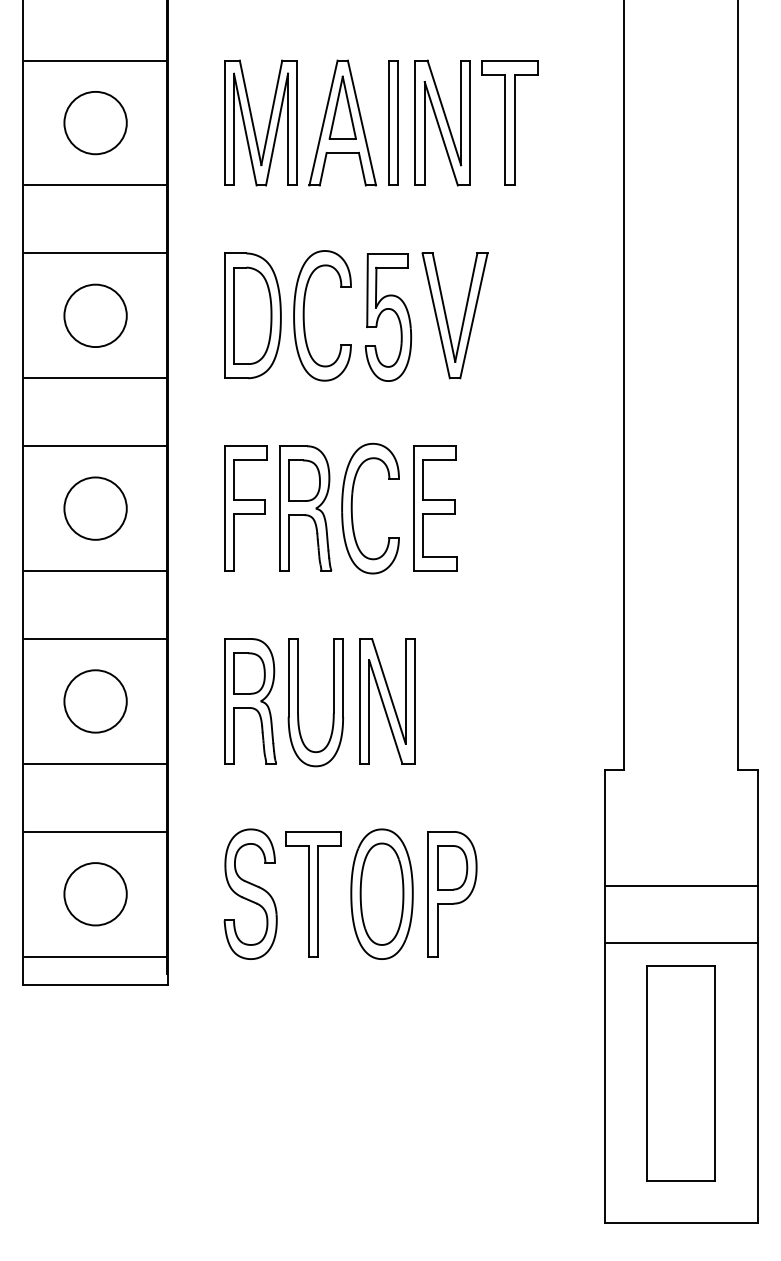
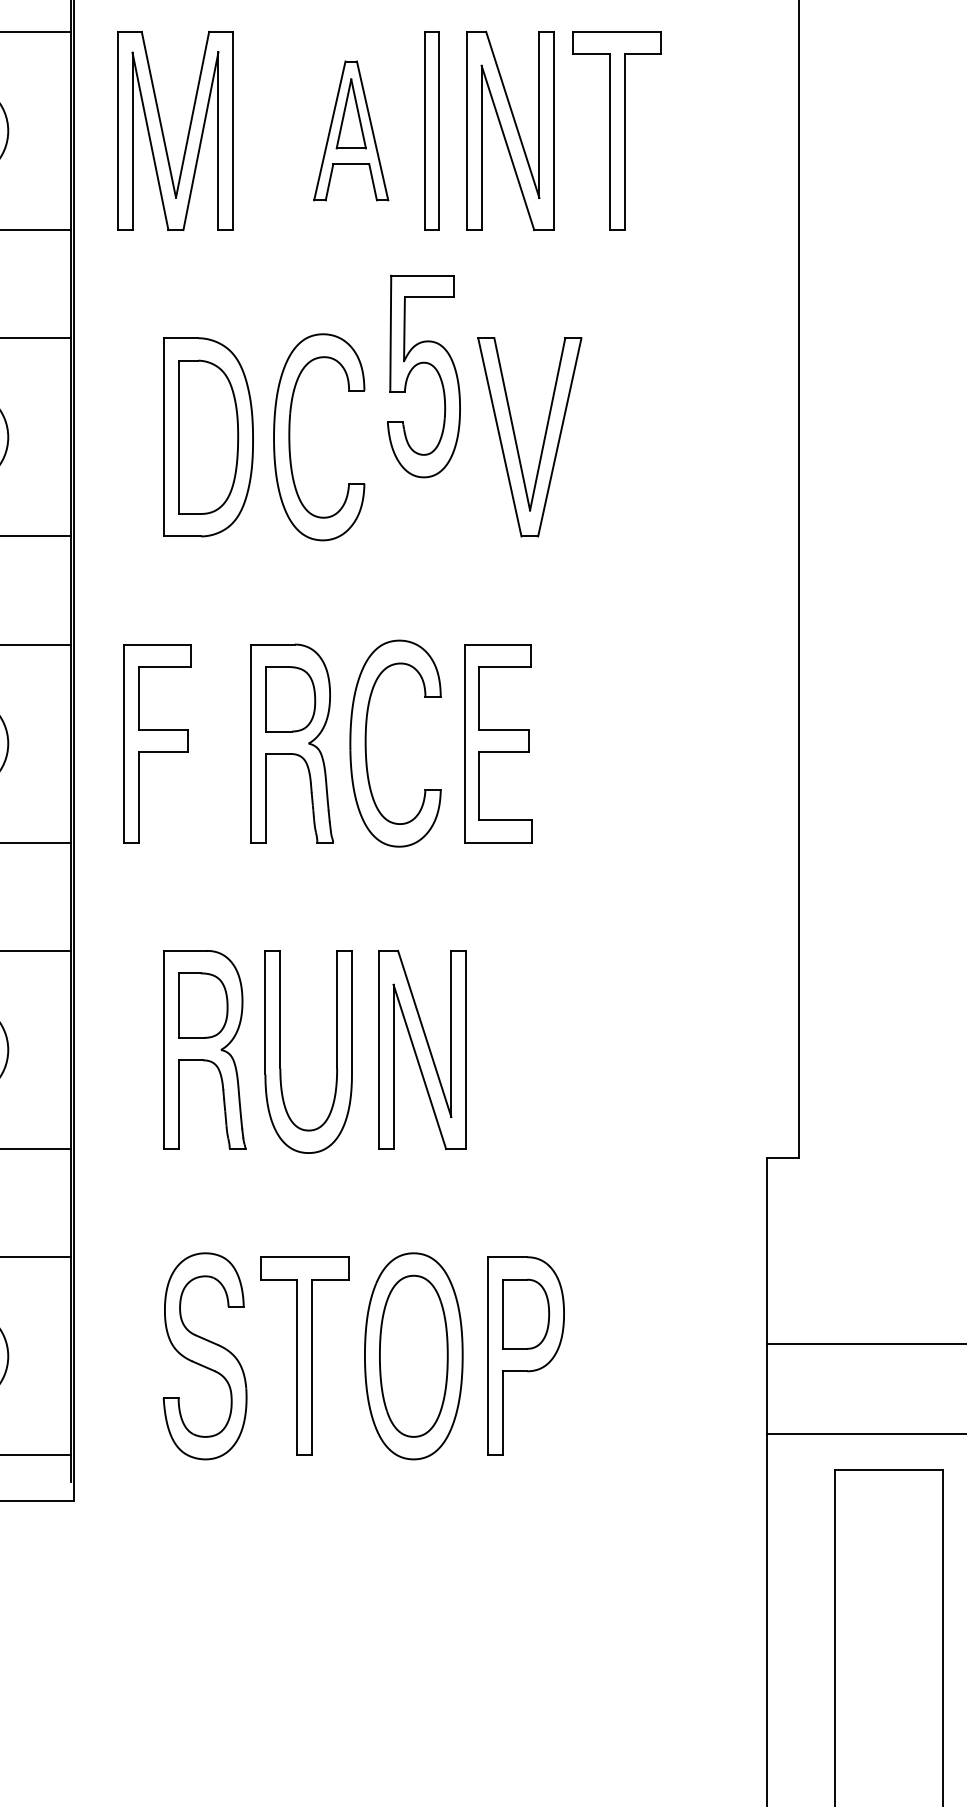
part: (342, 122) -> (350, 130), size x0.7
part: (254, 125) -> (165, 134), moved
part: (386, 310) -> (420, 365), moved
part: (245, 508) -> (157, 743), moved

